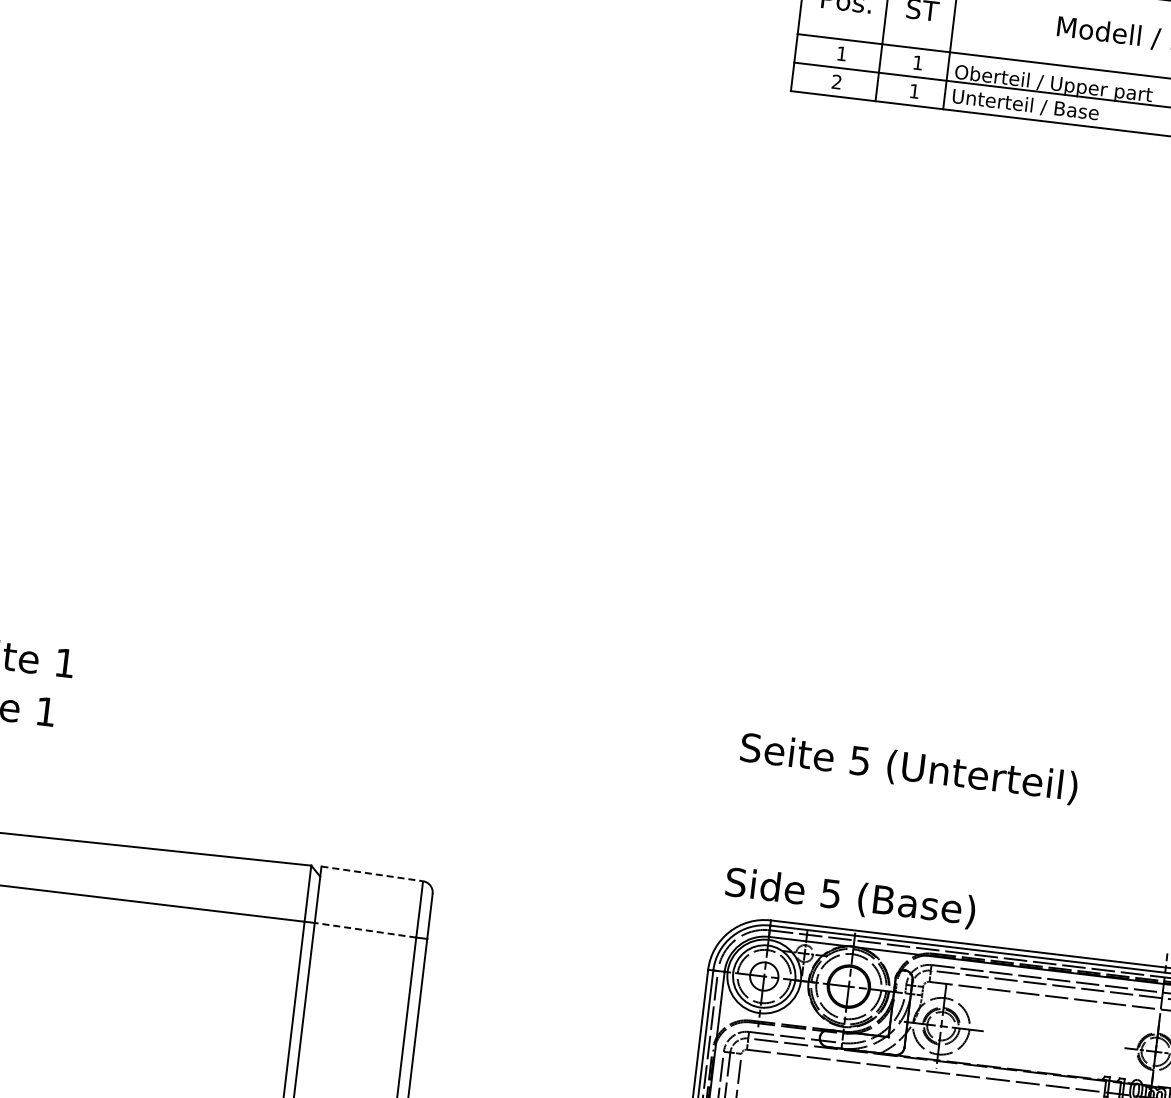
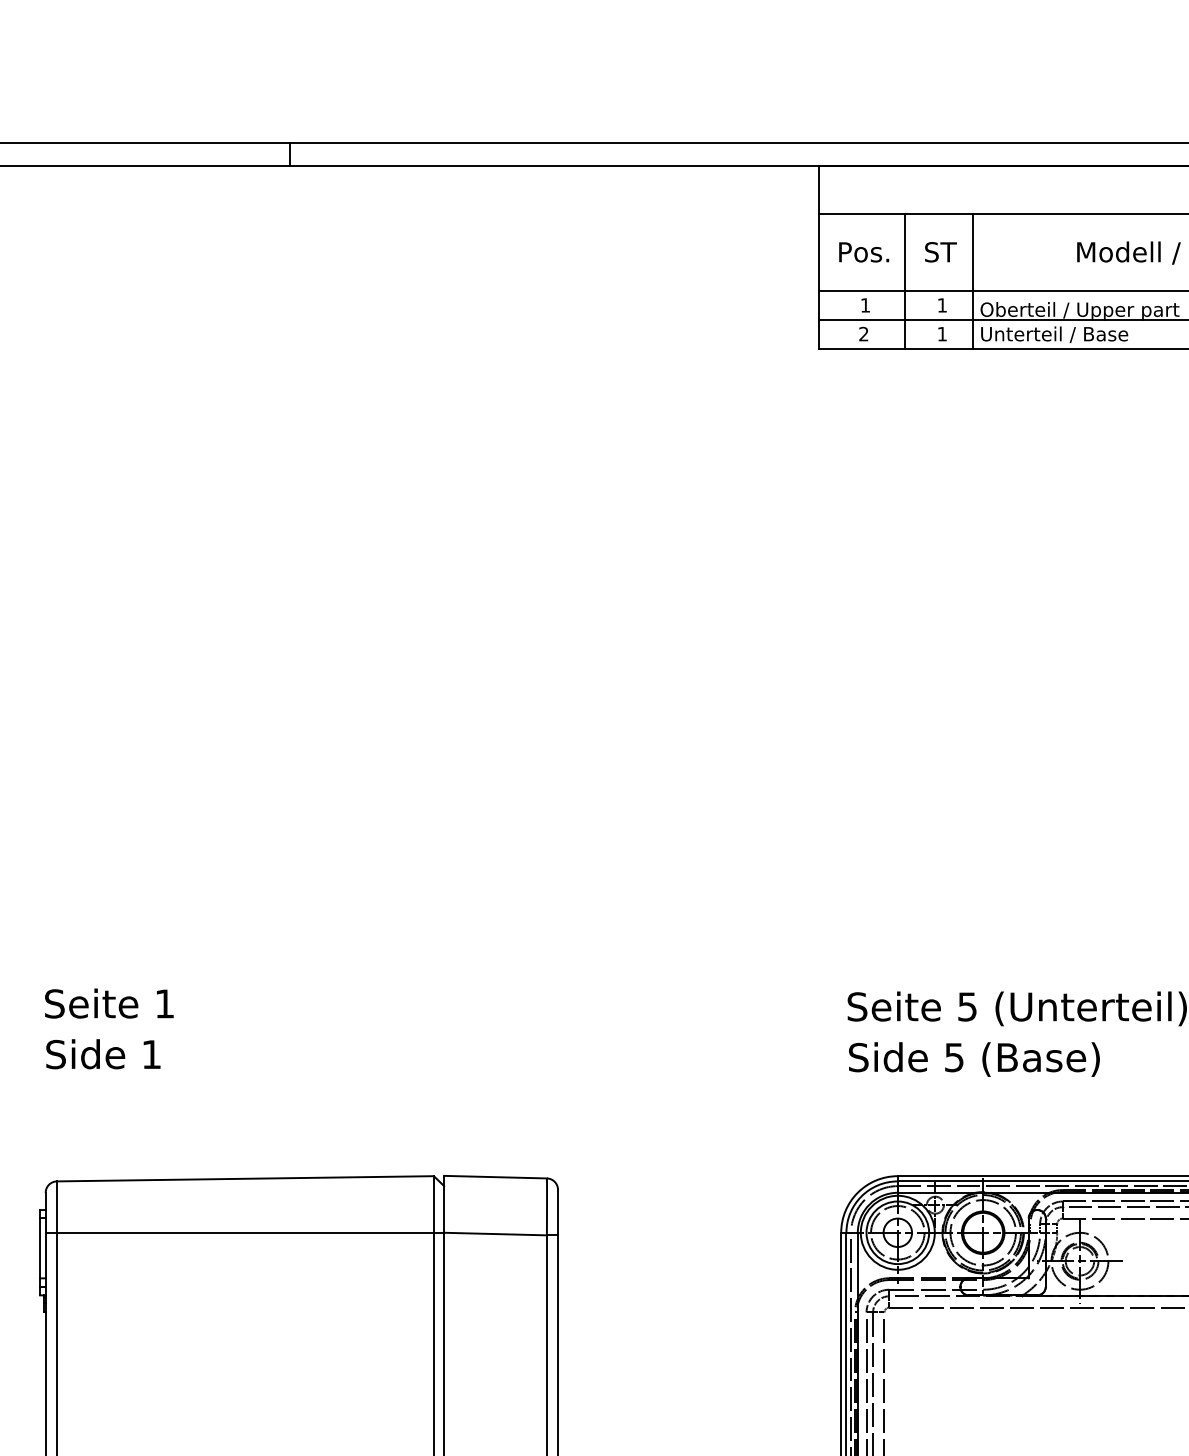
line: (373, 874) -> (496, 1177), dashed -> solid
text: (850, 898) -> (974, 1059), moved
line: (365, 930) -> (495, 1234), dashed -> solid

